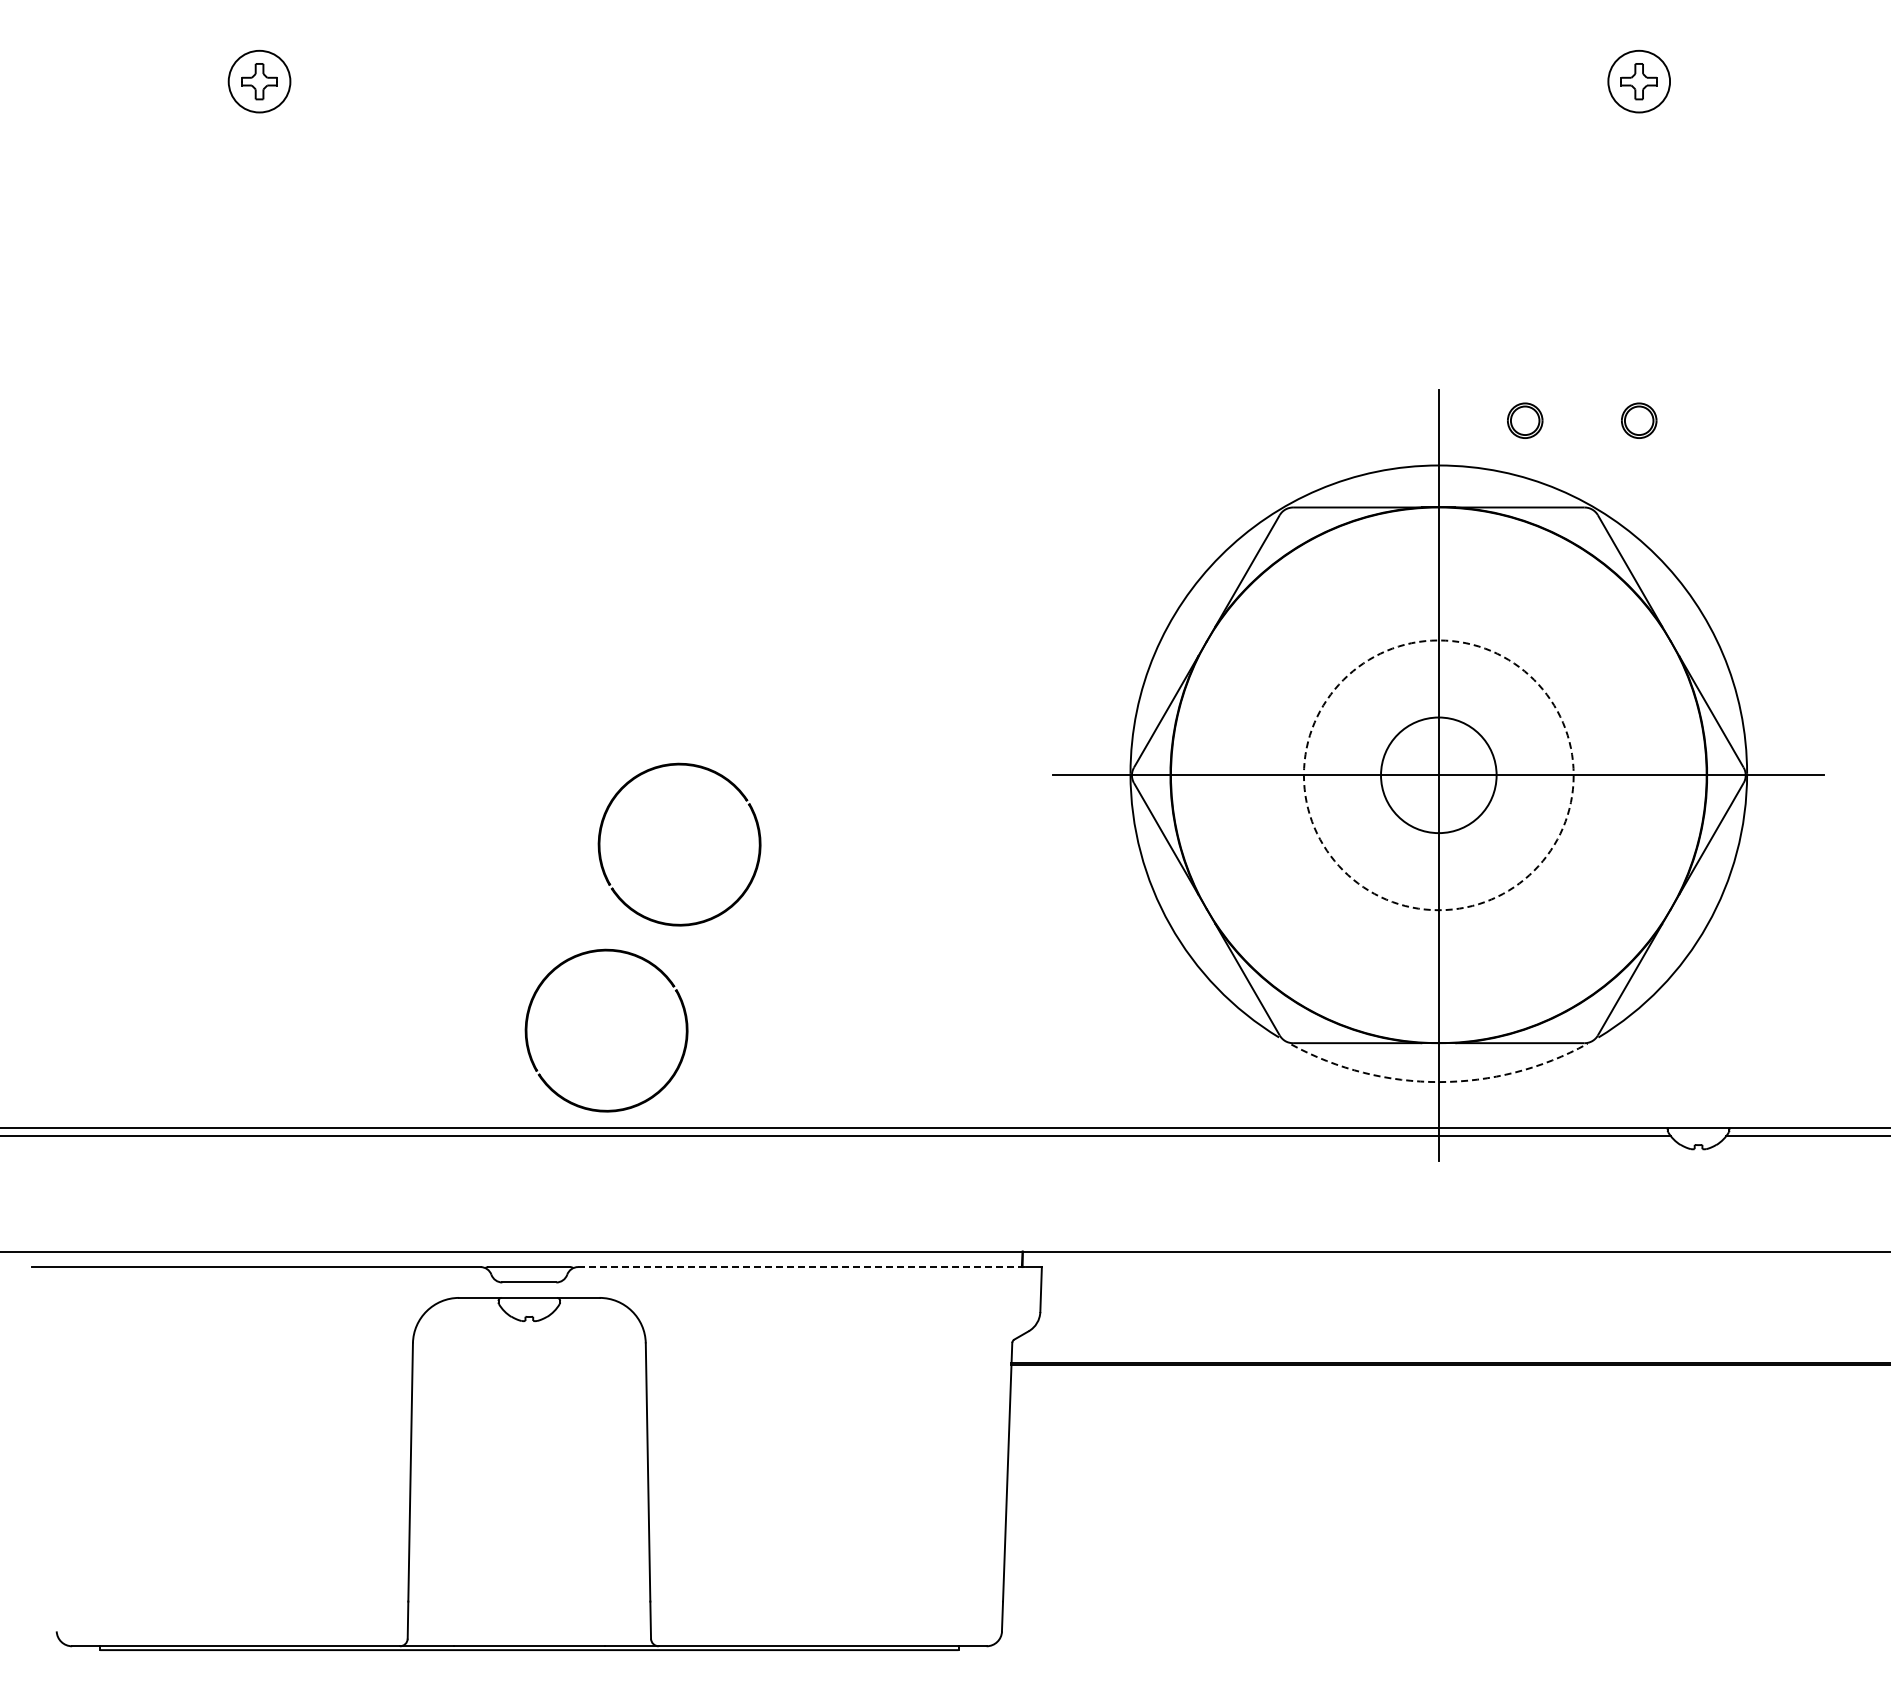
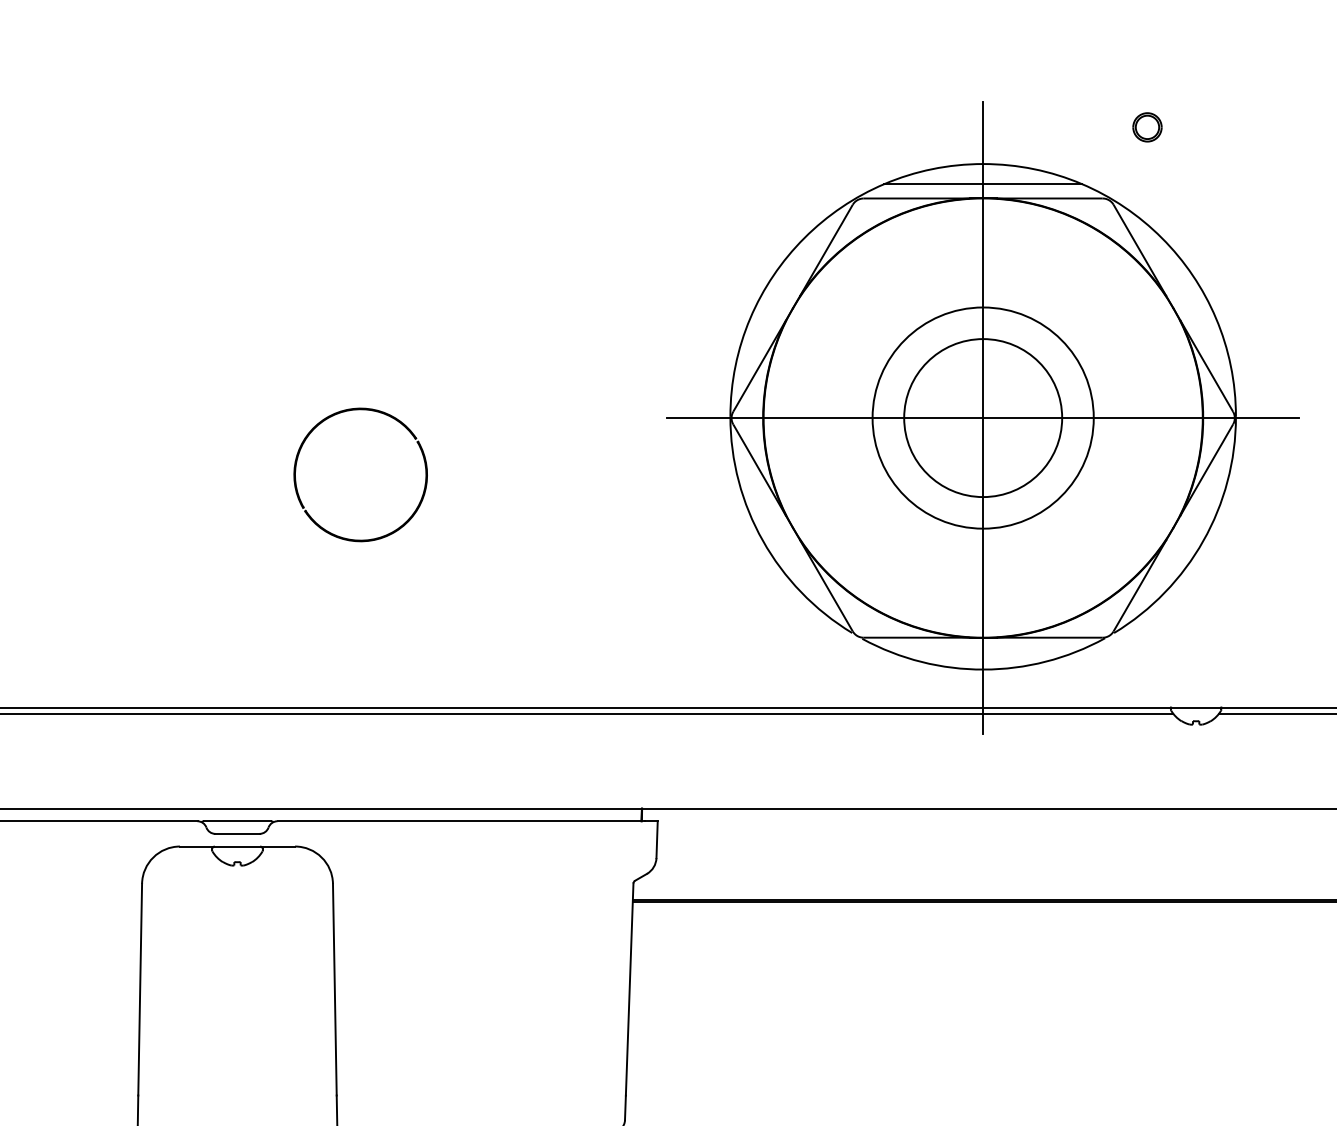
part: (1525, 420) -> (1054, 127), removed
line: (1438, 490) -> (982, 184), added
circle: (1438, 774) -> (982, 417), size x1.67
circle: (1438, 775) -> (982, 418), dashed -> solid
part: (553, 972) -> (257, 579), removed
arc: (1439, 1082) -> (983, 669), dashed -> solid
line: (802, 1267) -> (461, 821), dashed -> solid

